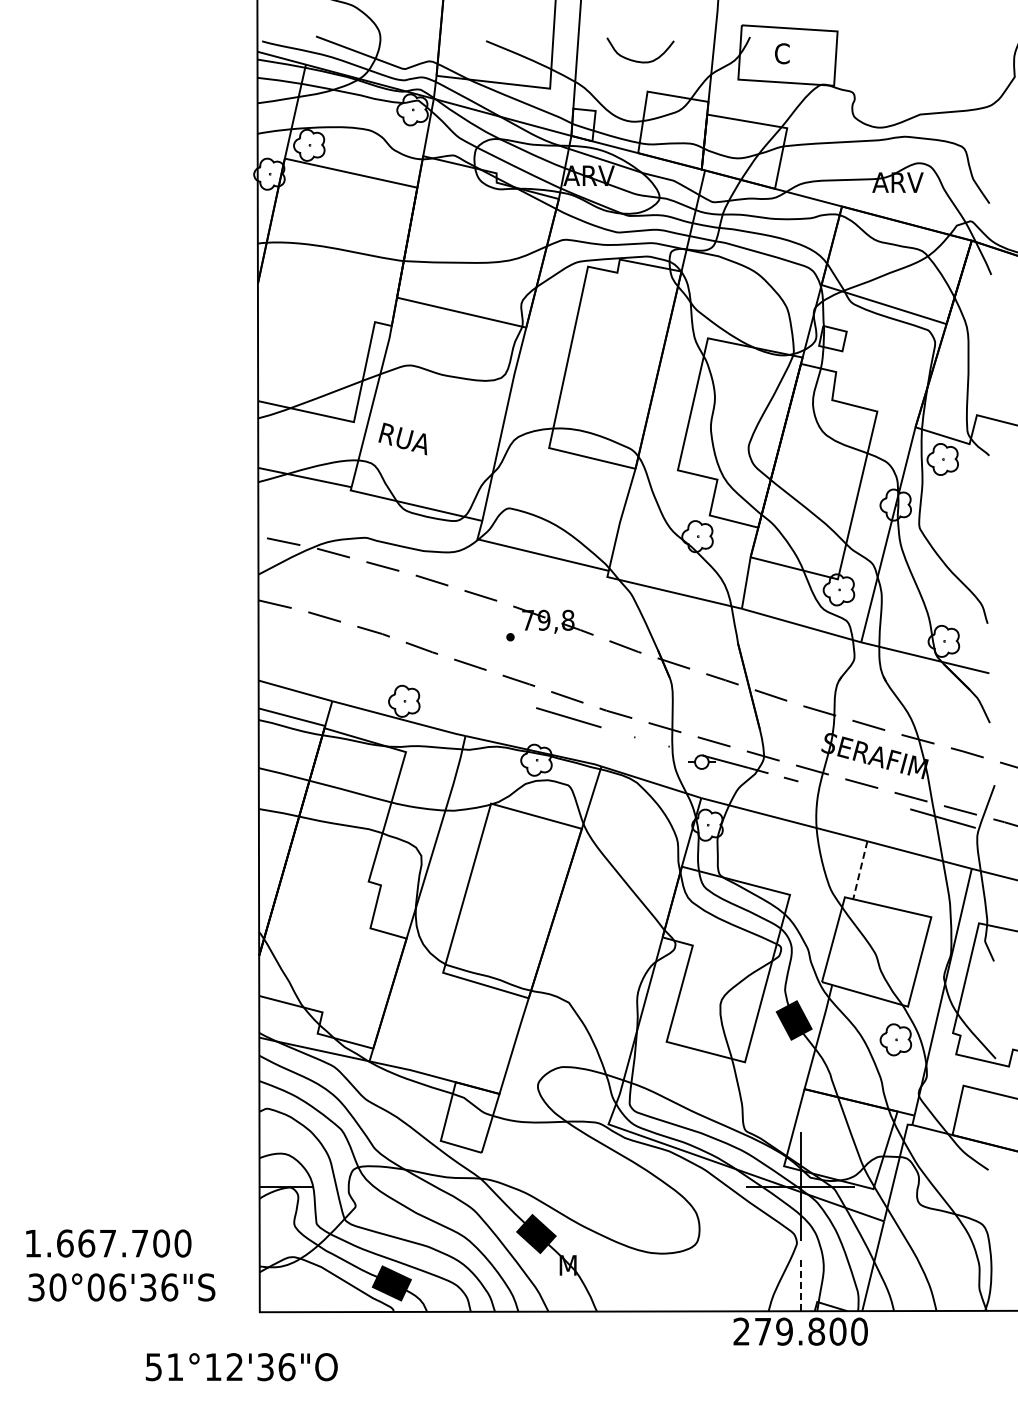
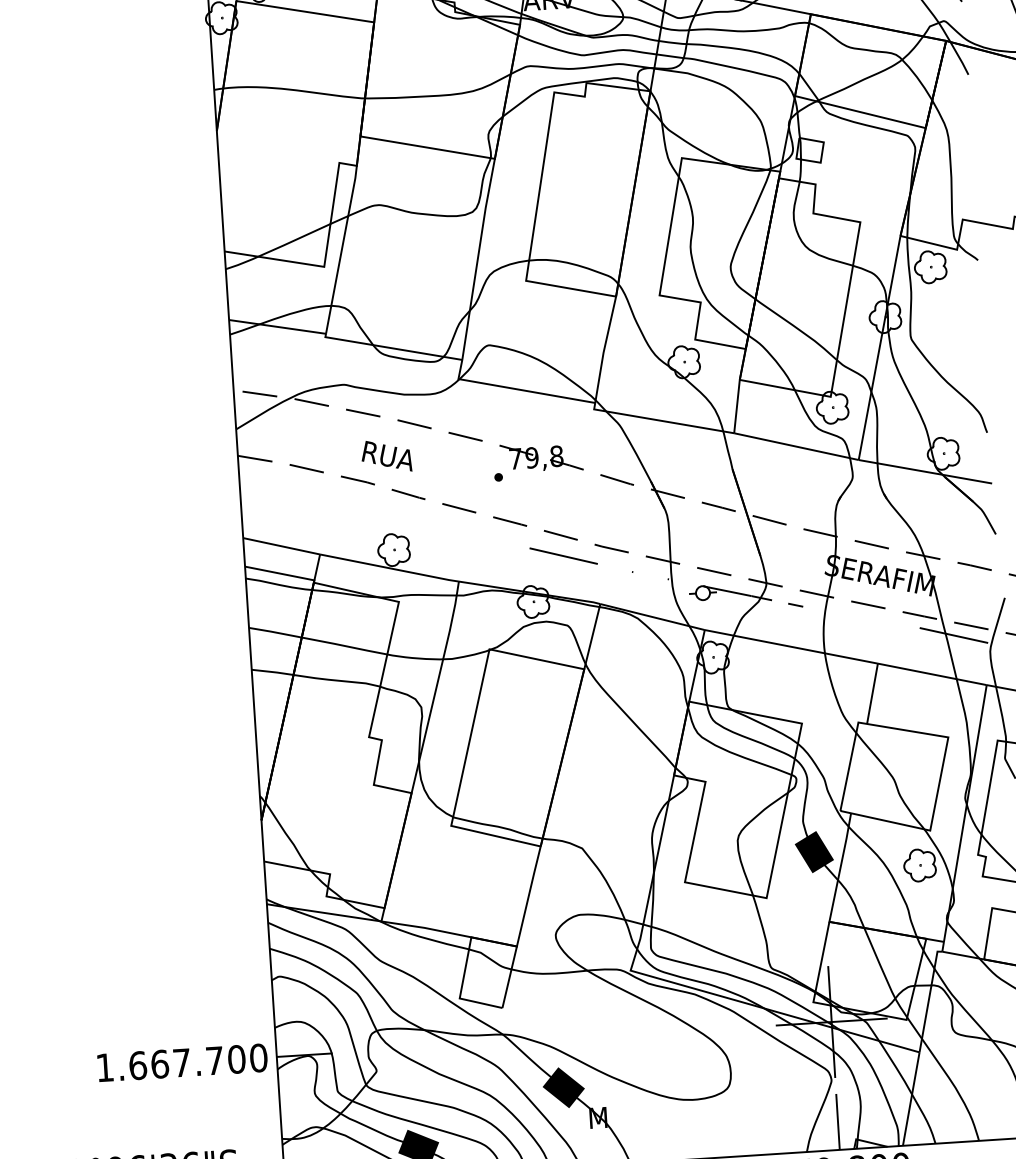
text: (402, 438) -> (386, 455), moved
line: (860, 870) -> (872, 694), dashed -> solid
text: (108, 1243) -> (182, 1062), moved
line: (800, 1283) -> (837, 1121), dashed -> solid

